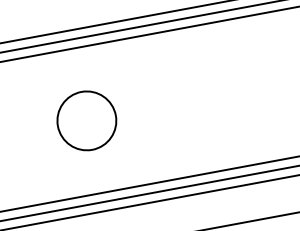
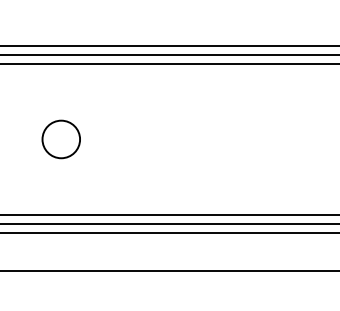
circle: (85, 121) -> (60, 139), size x0.62

